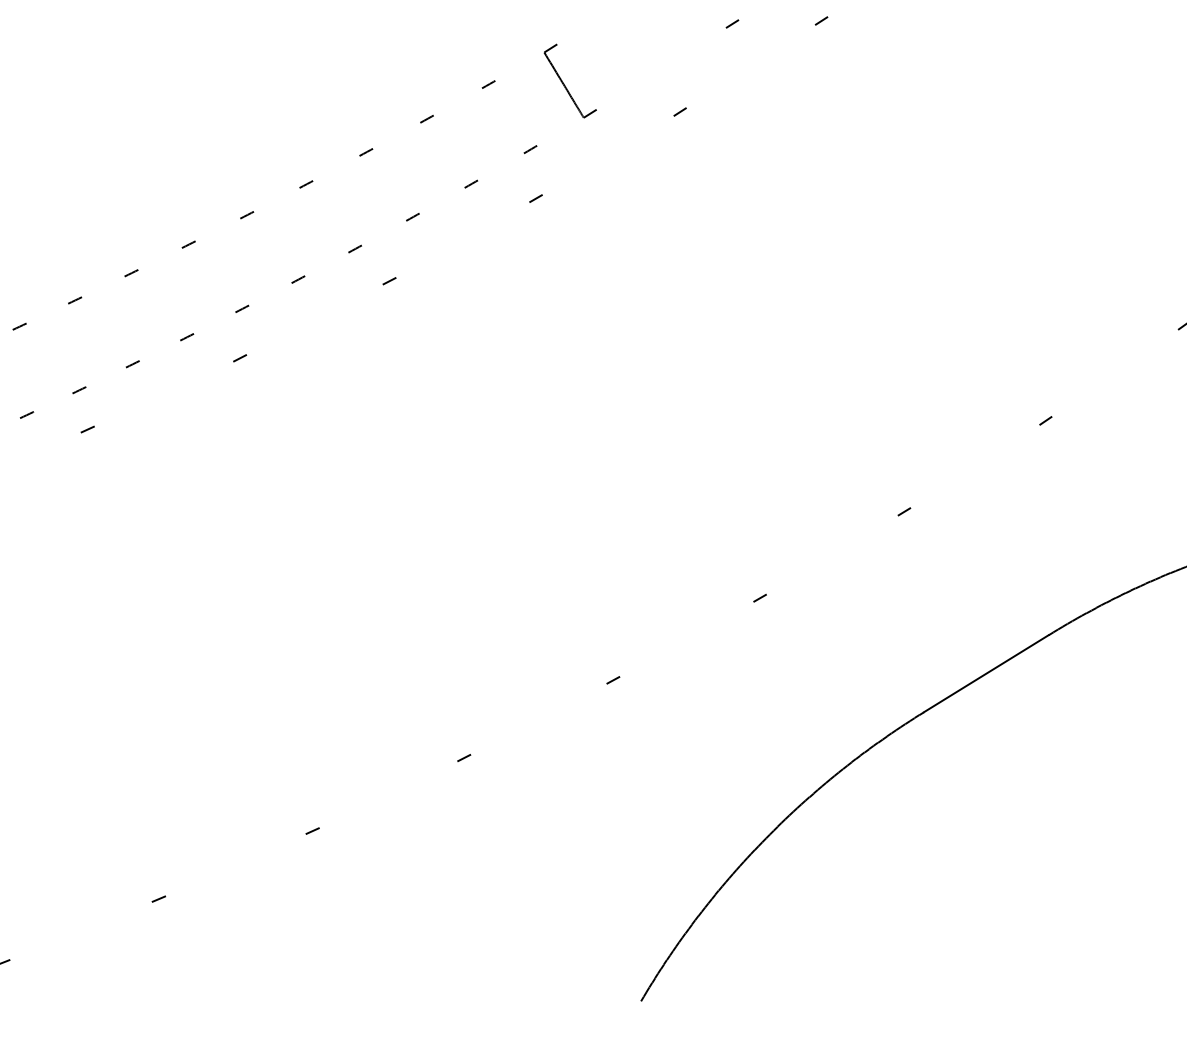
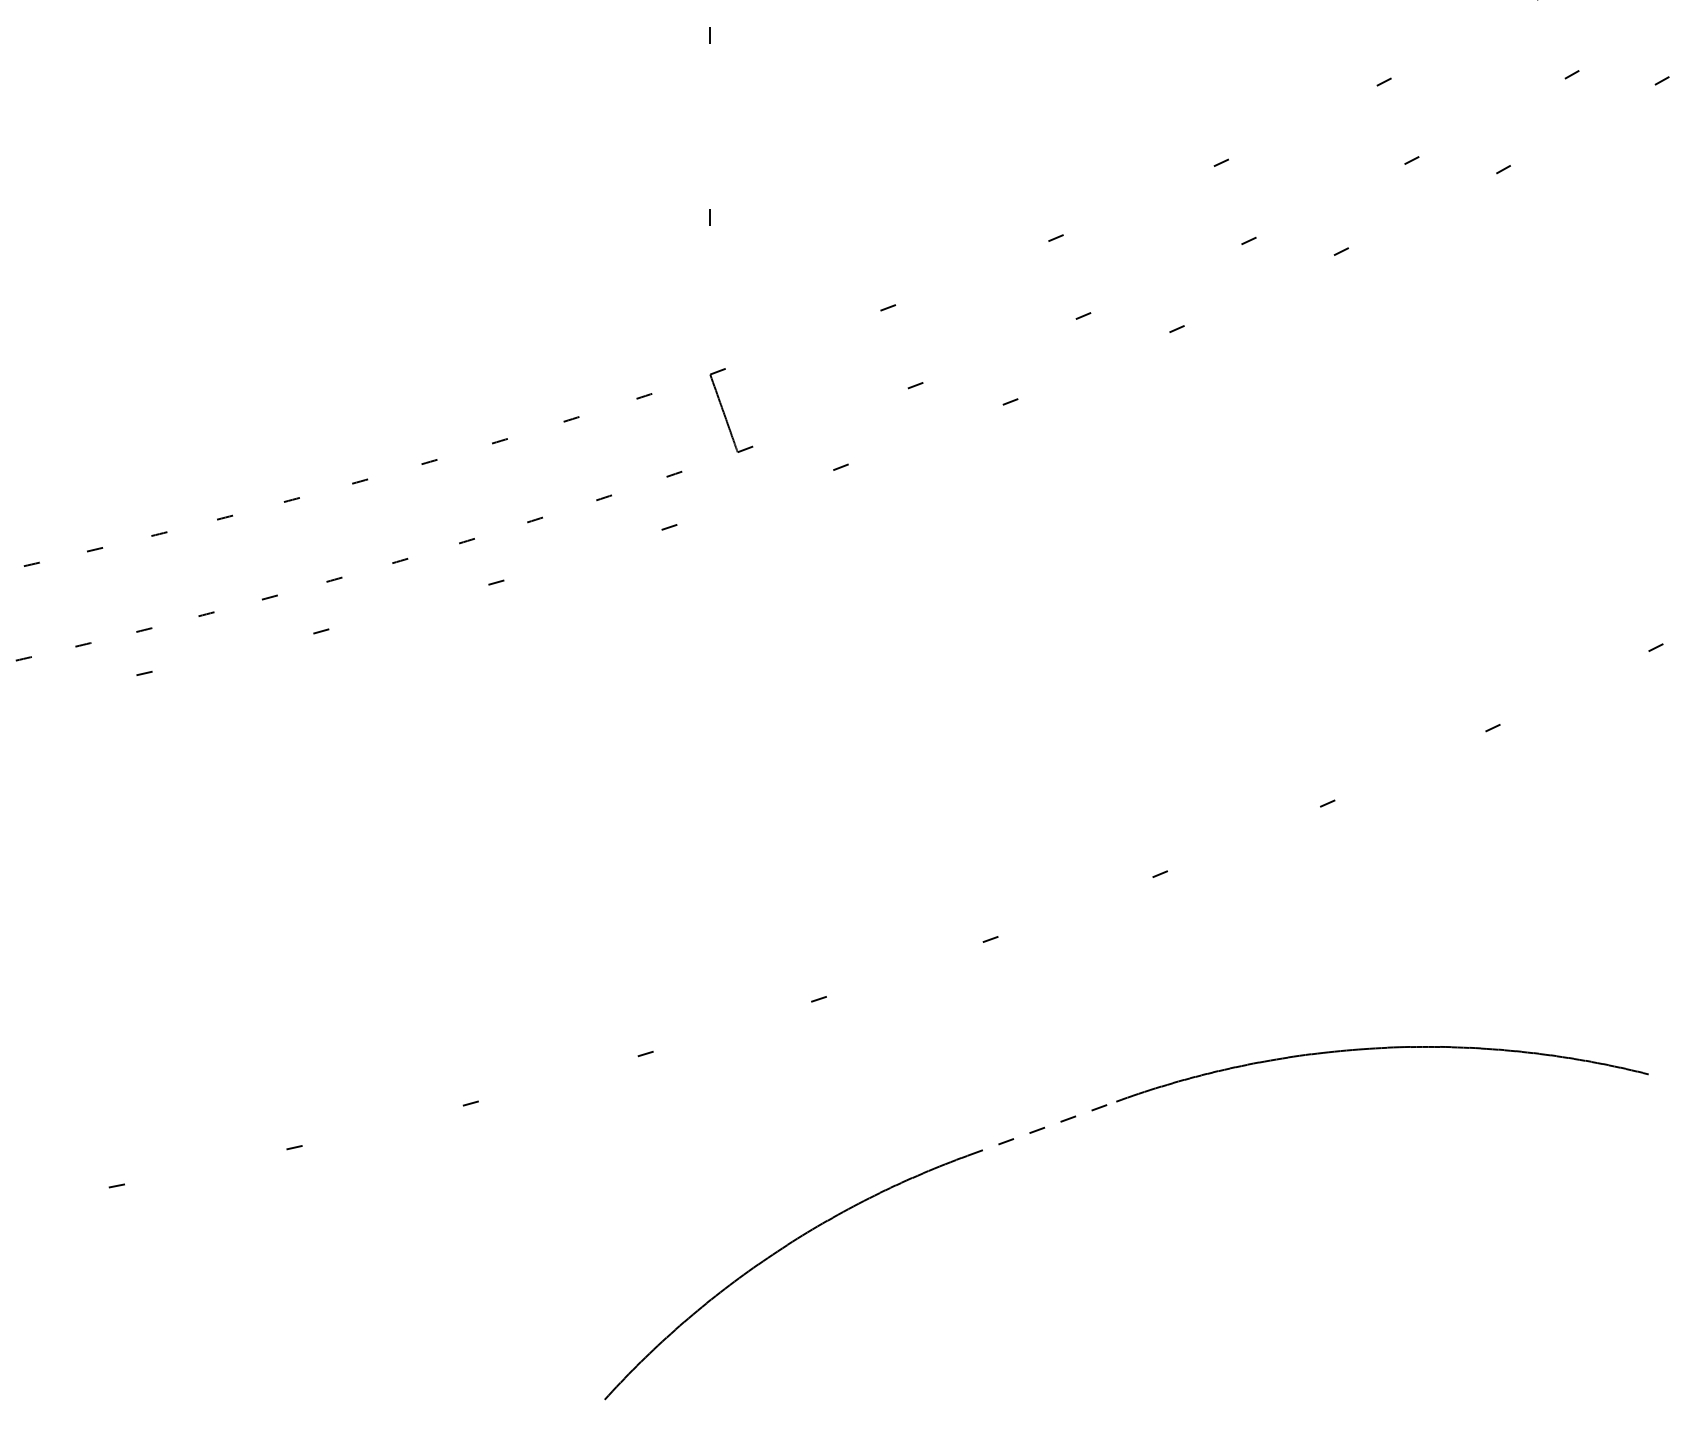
line: (986, 673) -> (1042, 1128), solid -> dashed

